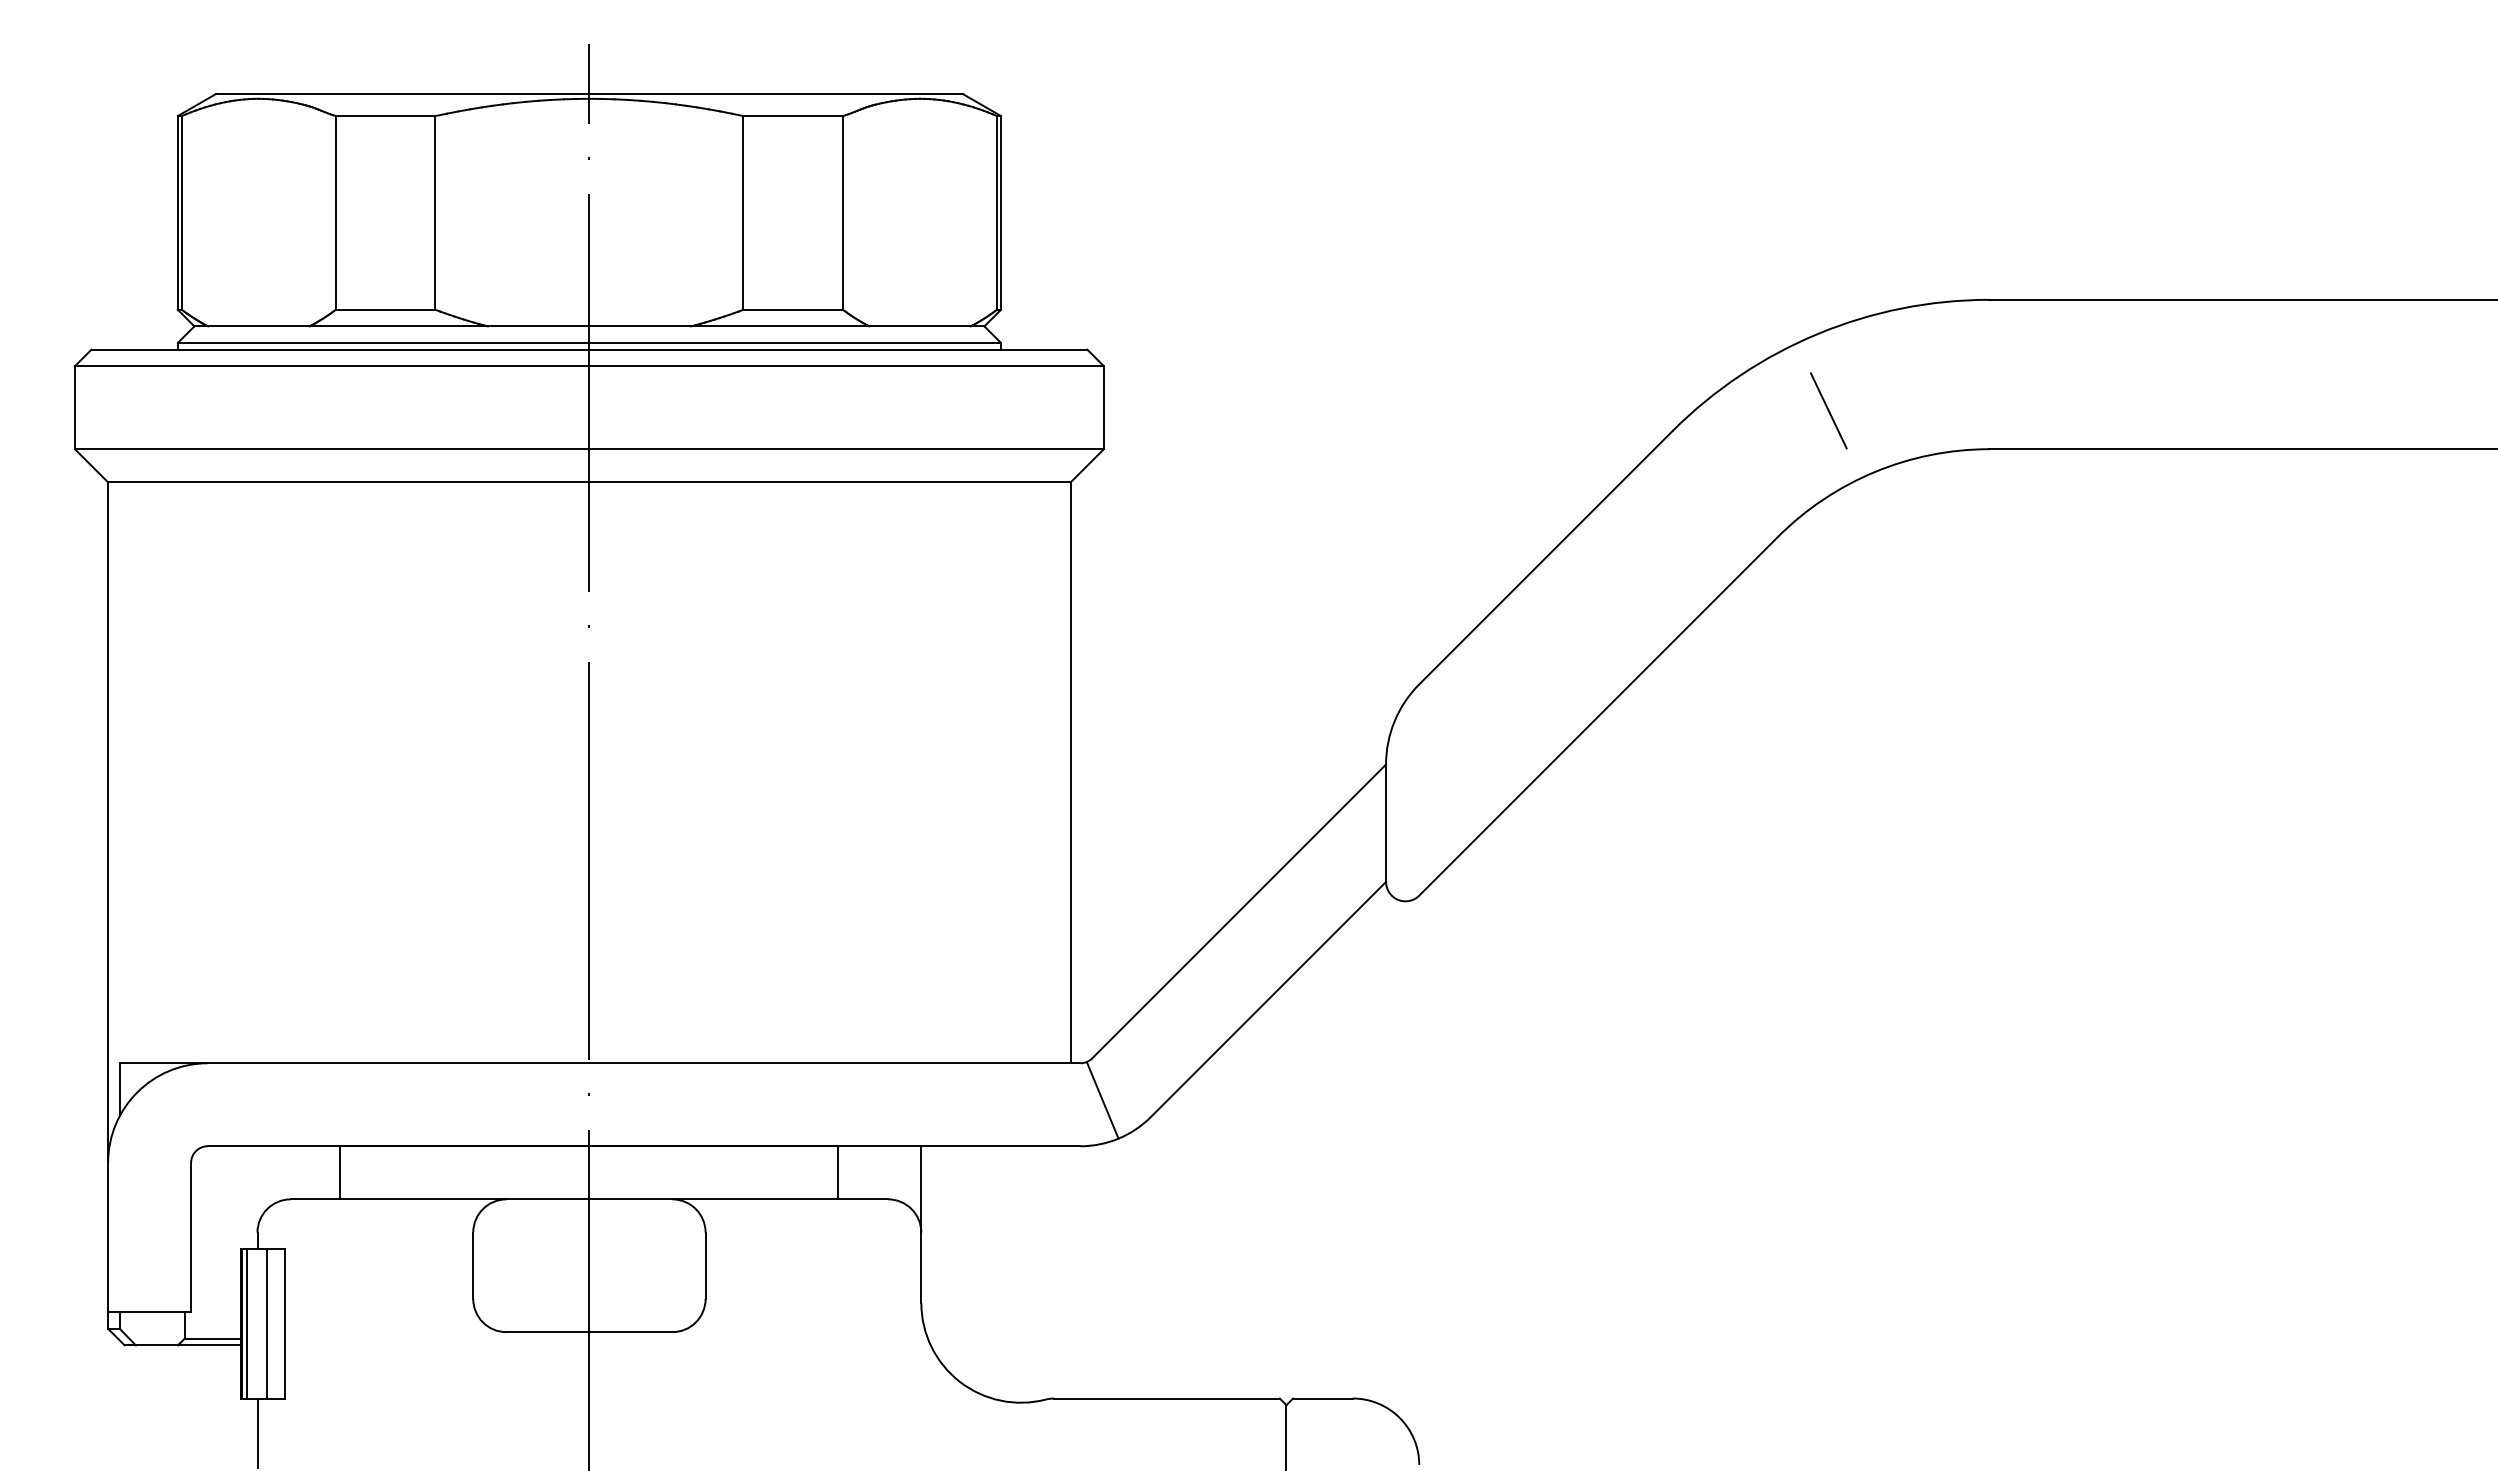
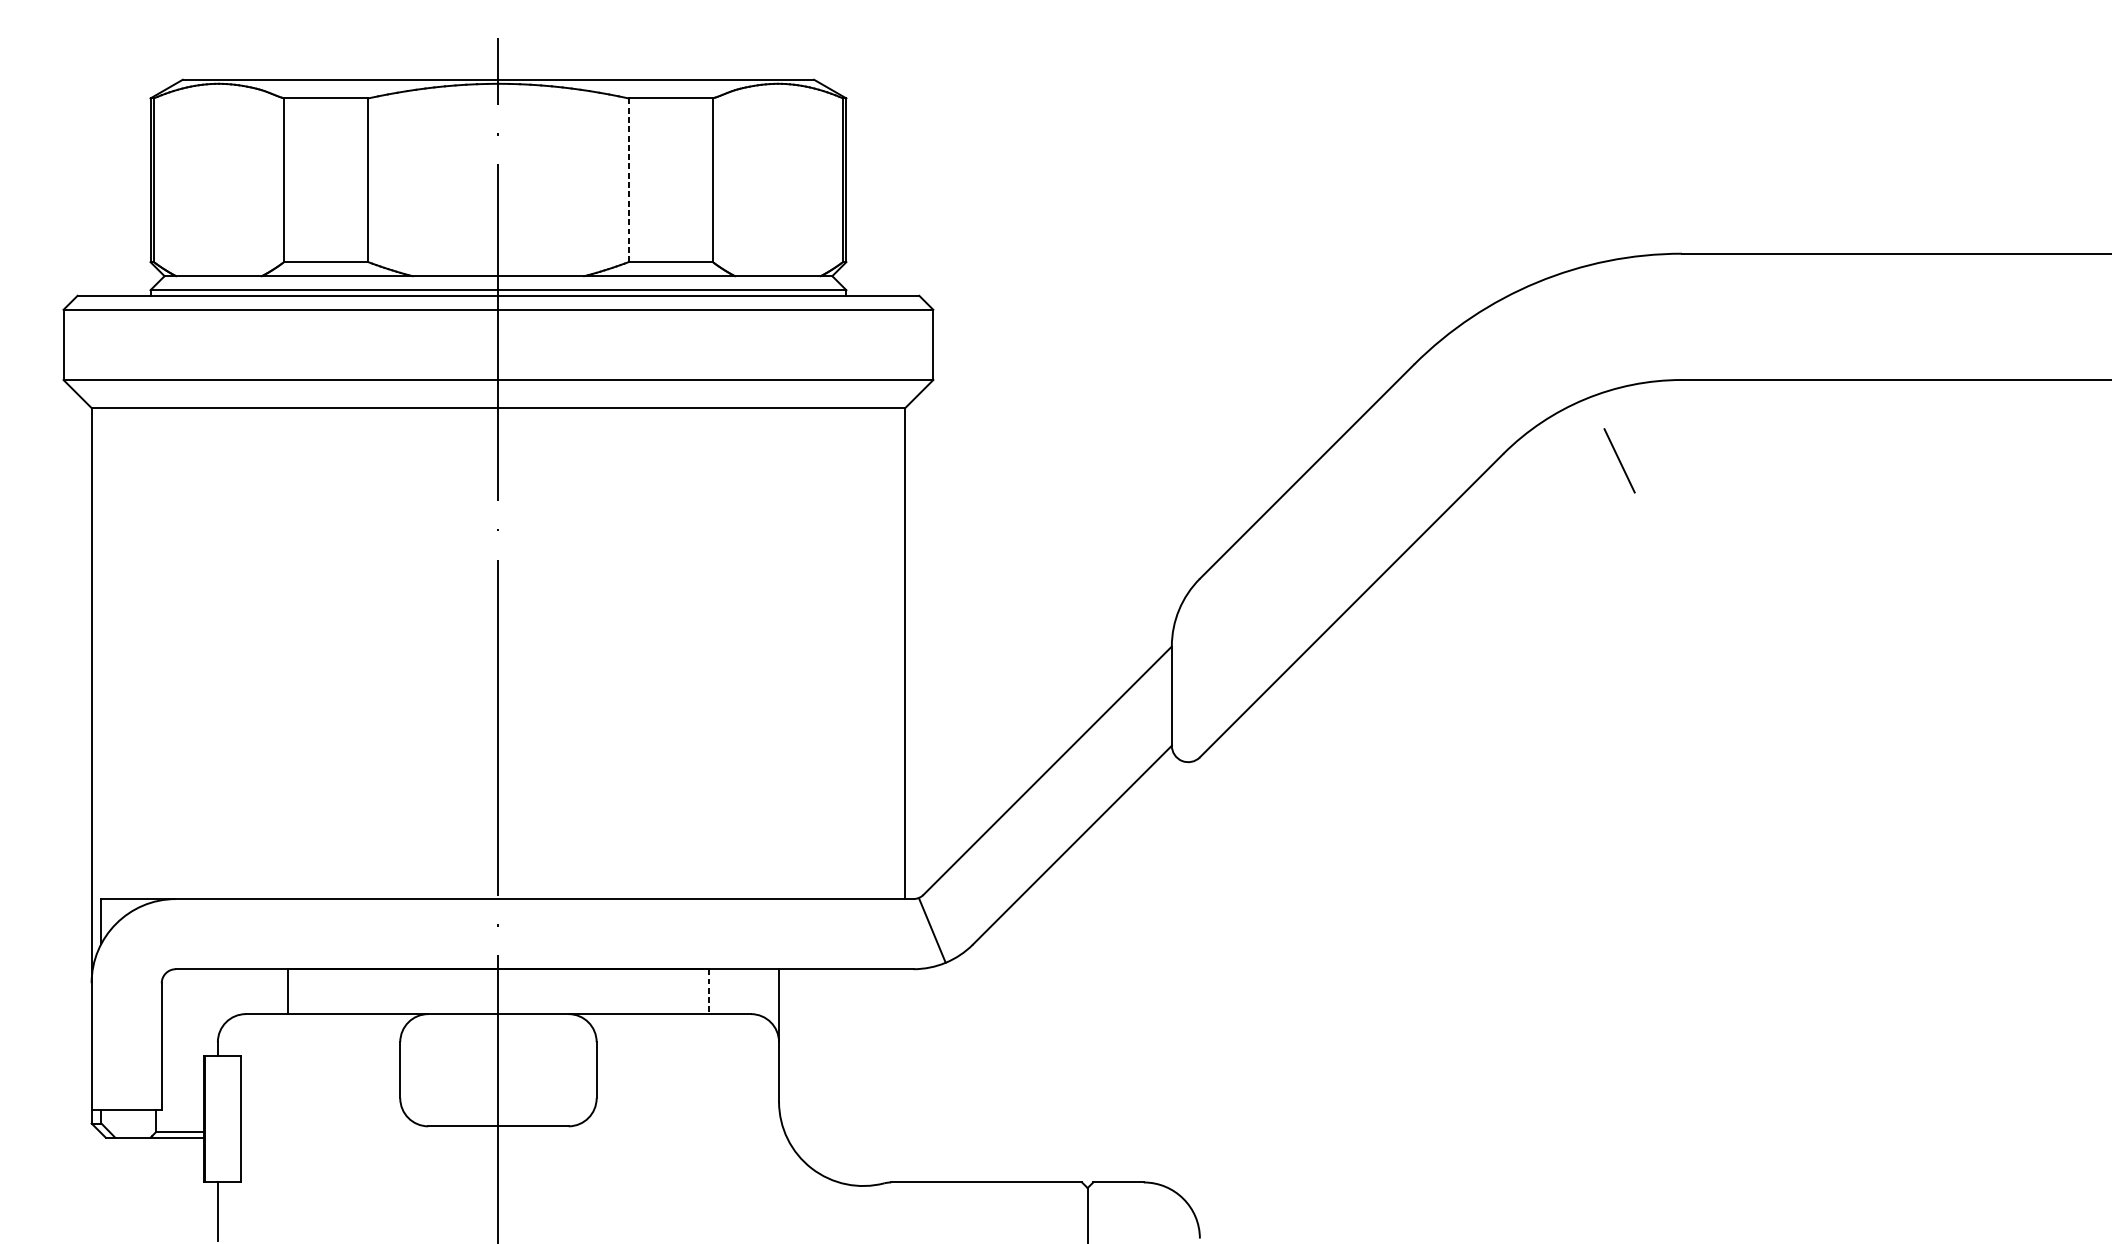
line: (743, 212) -> (628, 179), solid -> dashed
line: (1828, 410) -> (1619, 460), moved
line: (838, 1172) -> (709, 991), solid -> dashed
line: (247, 1323) -> (209, 1119), removed
line: (267, 1323) -> (226, 1119), removed

